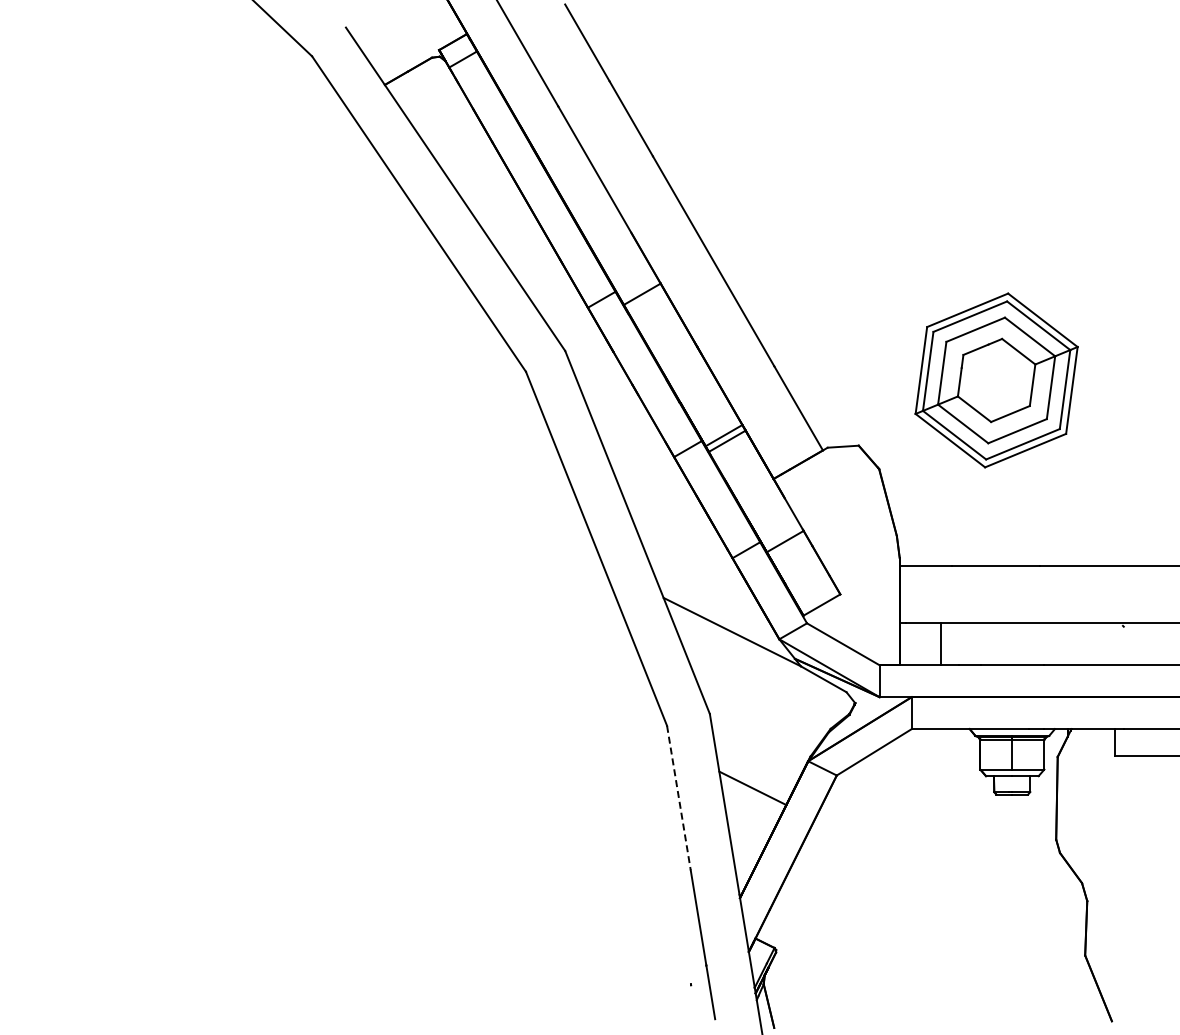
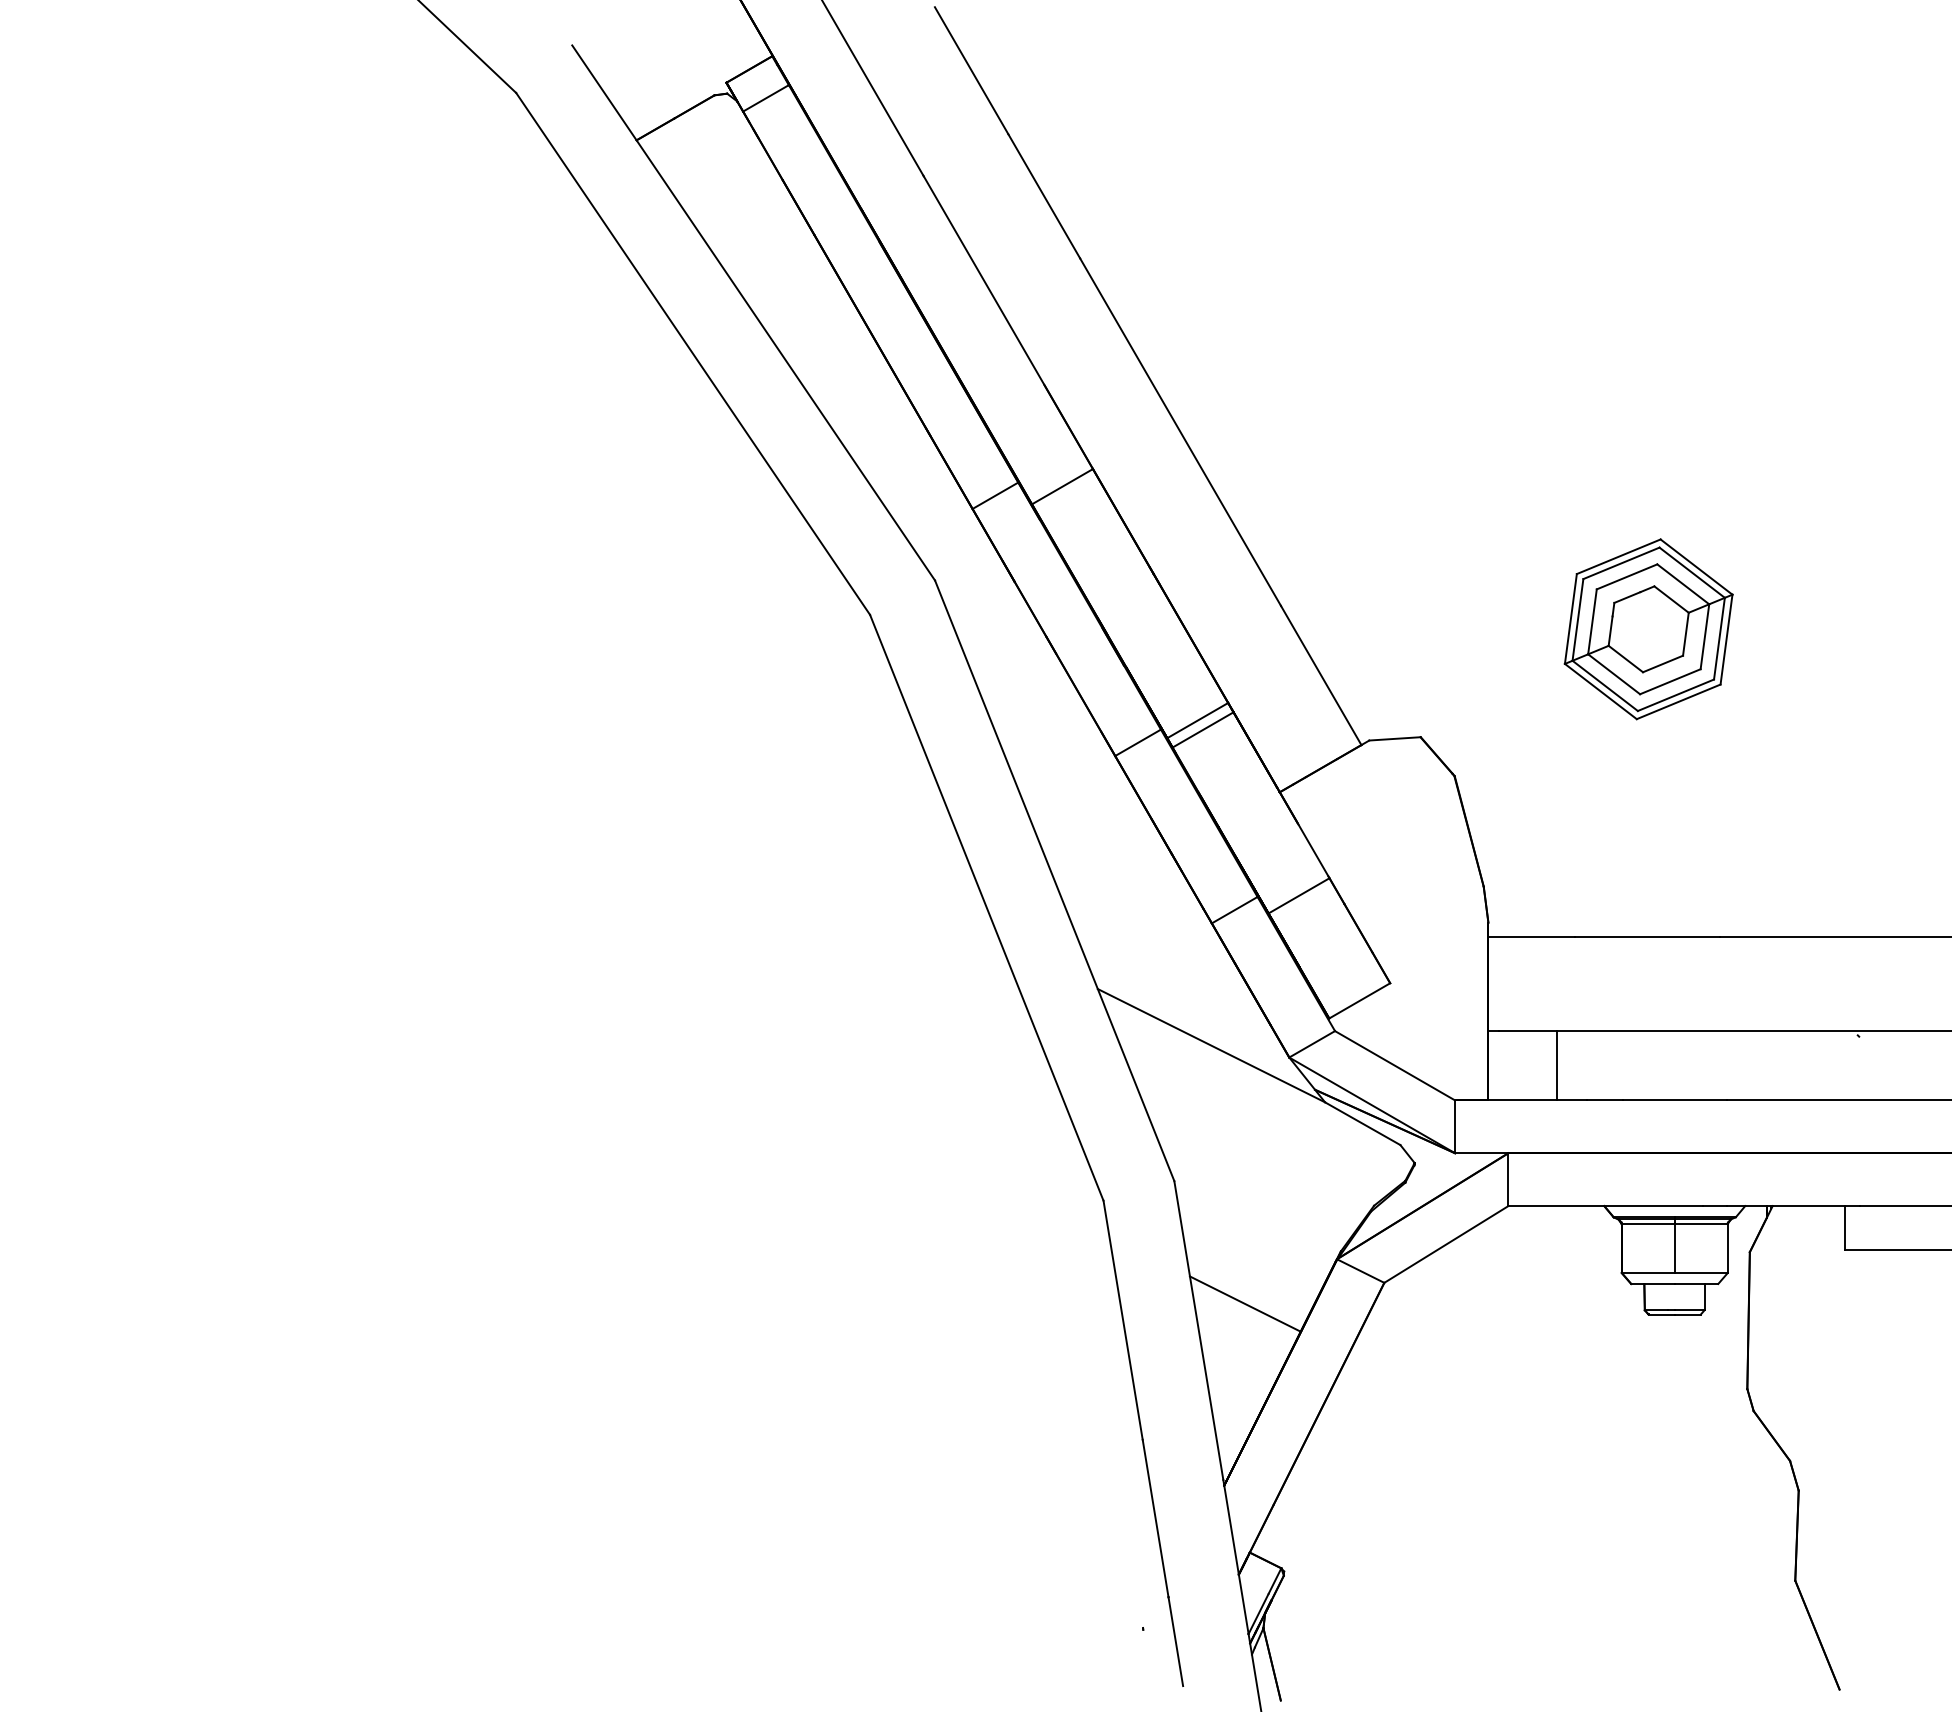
part: (996, 380) -> (1648, 629), size x0.62
line: (679, 798) -> (1124, 1320), dashed -> solid

